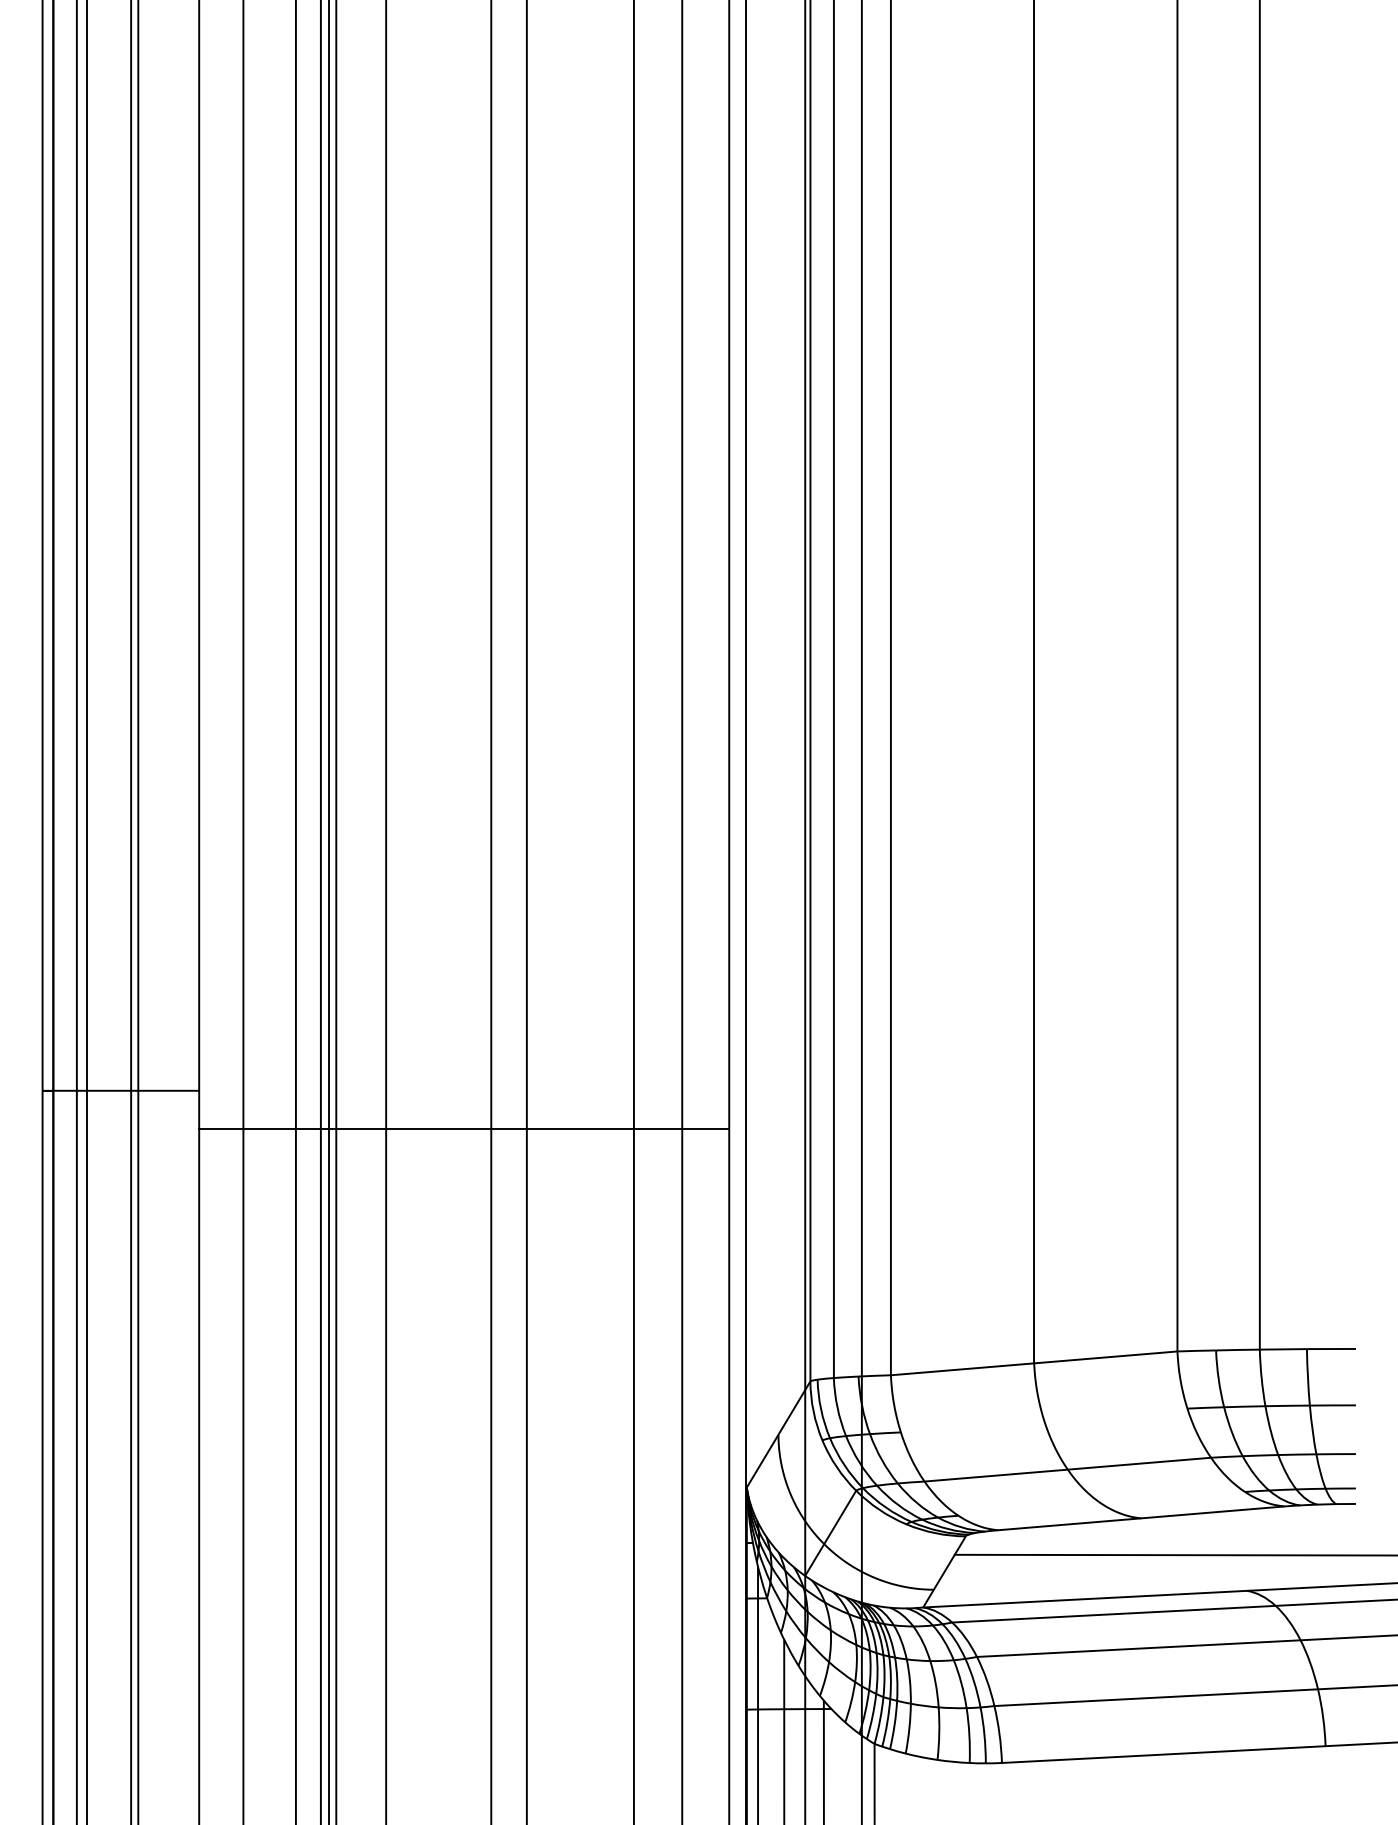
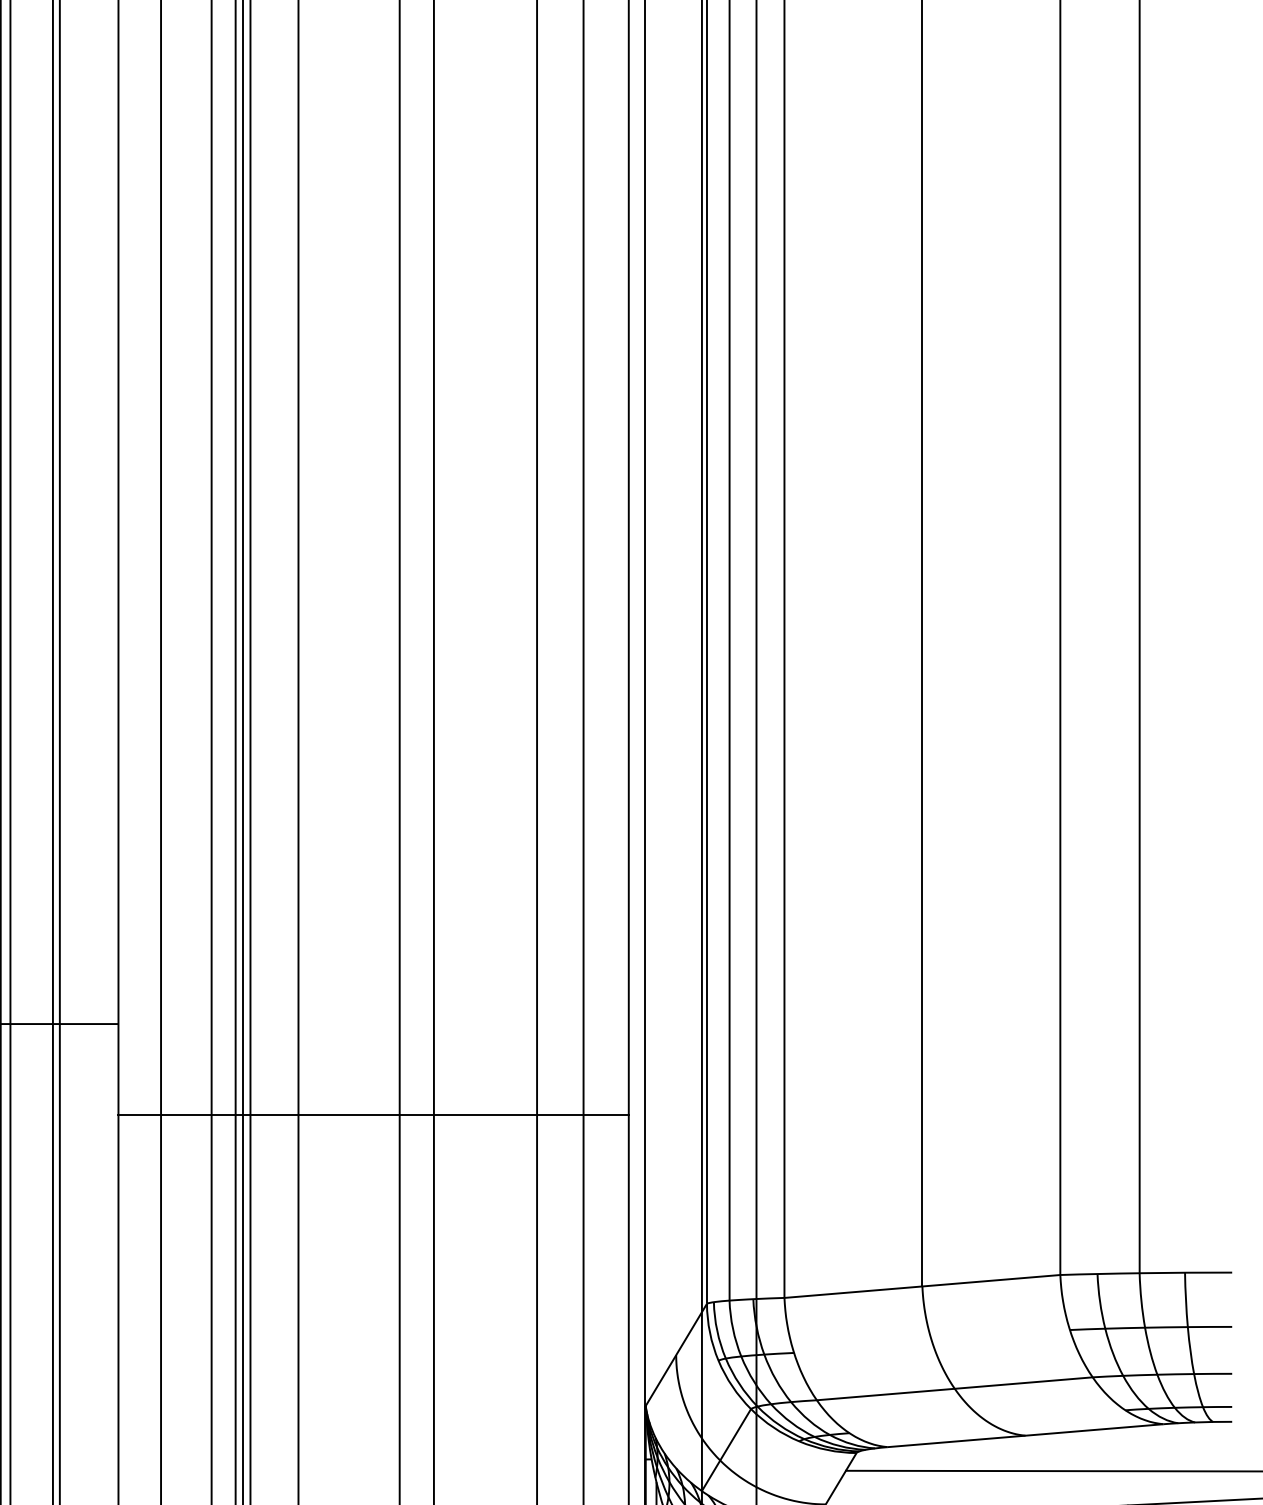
line: (464, 1129) -> (373, 1115), moved

